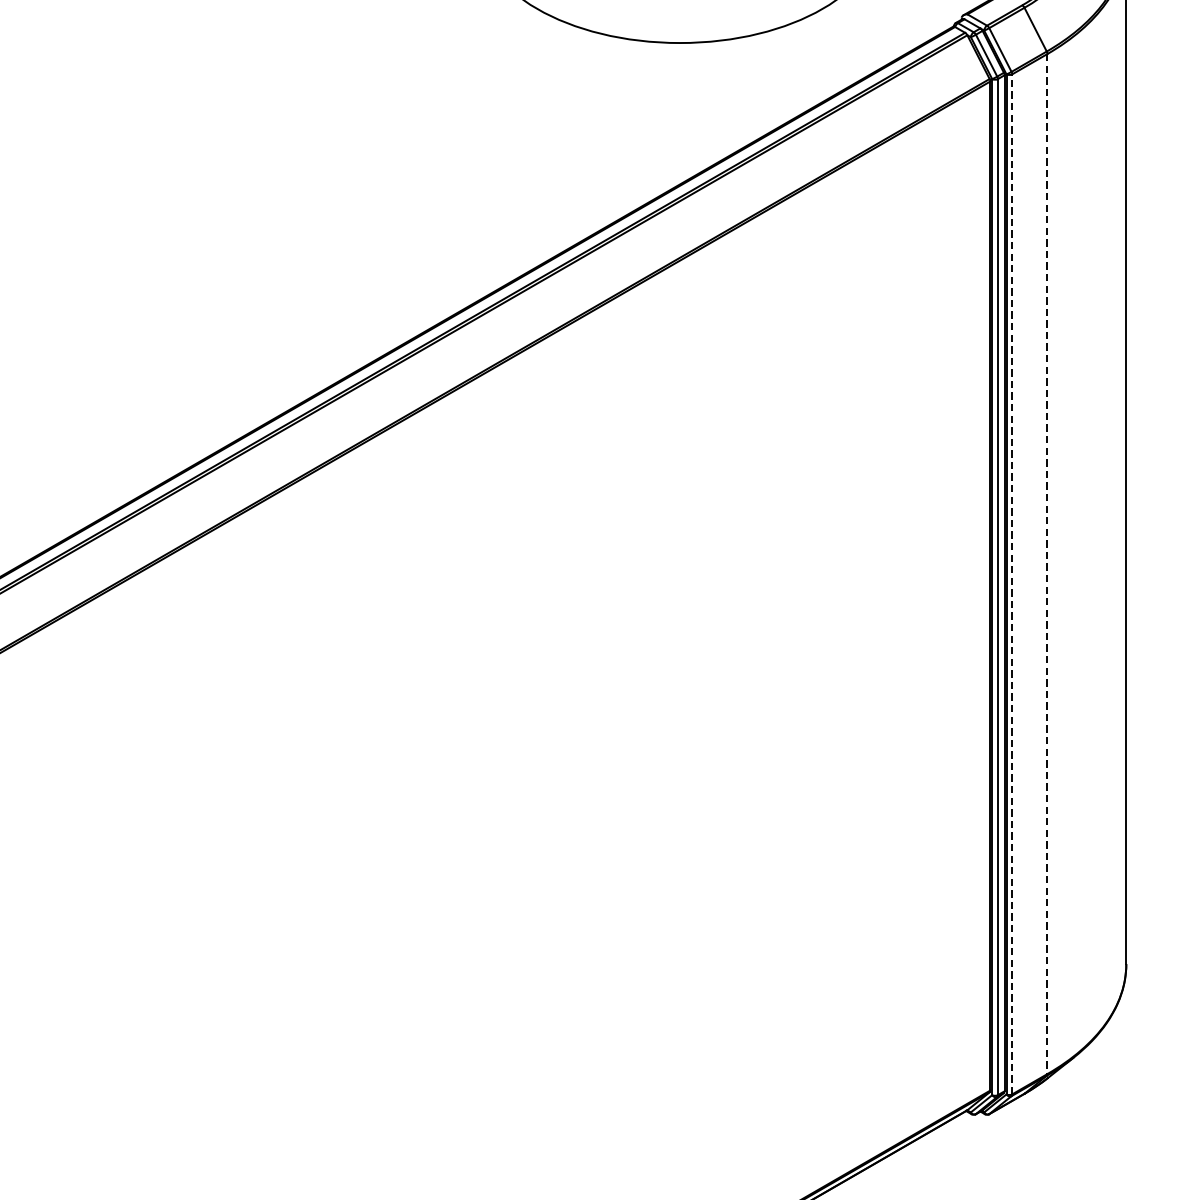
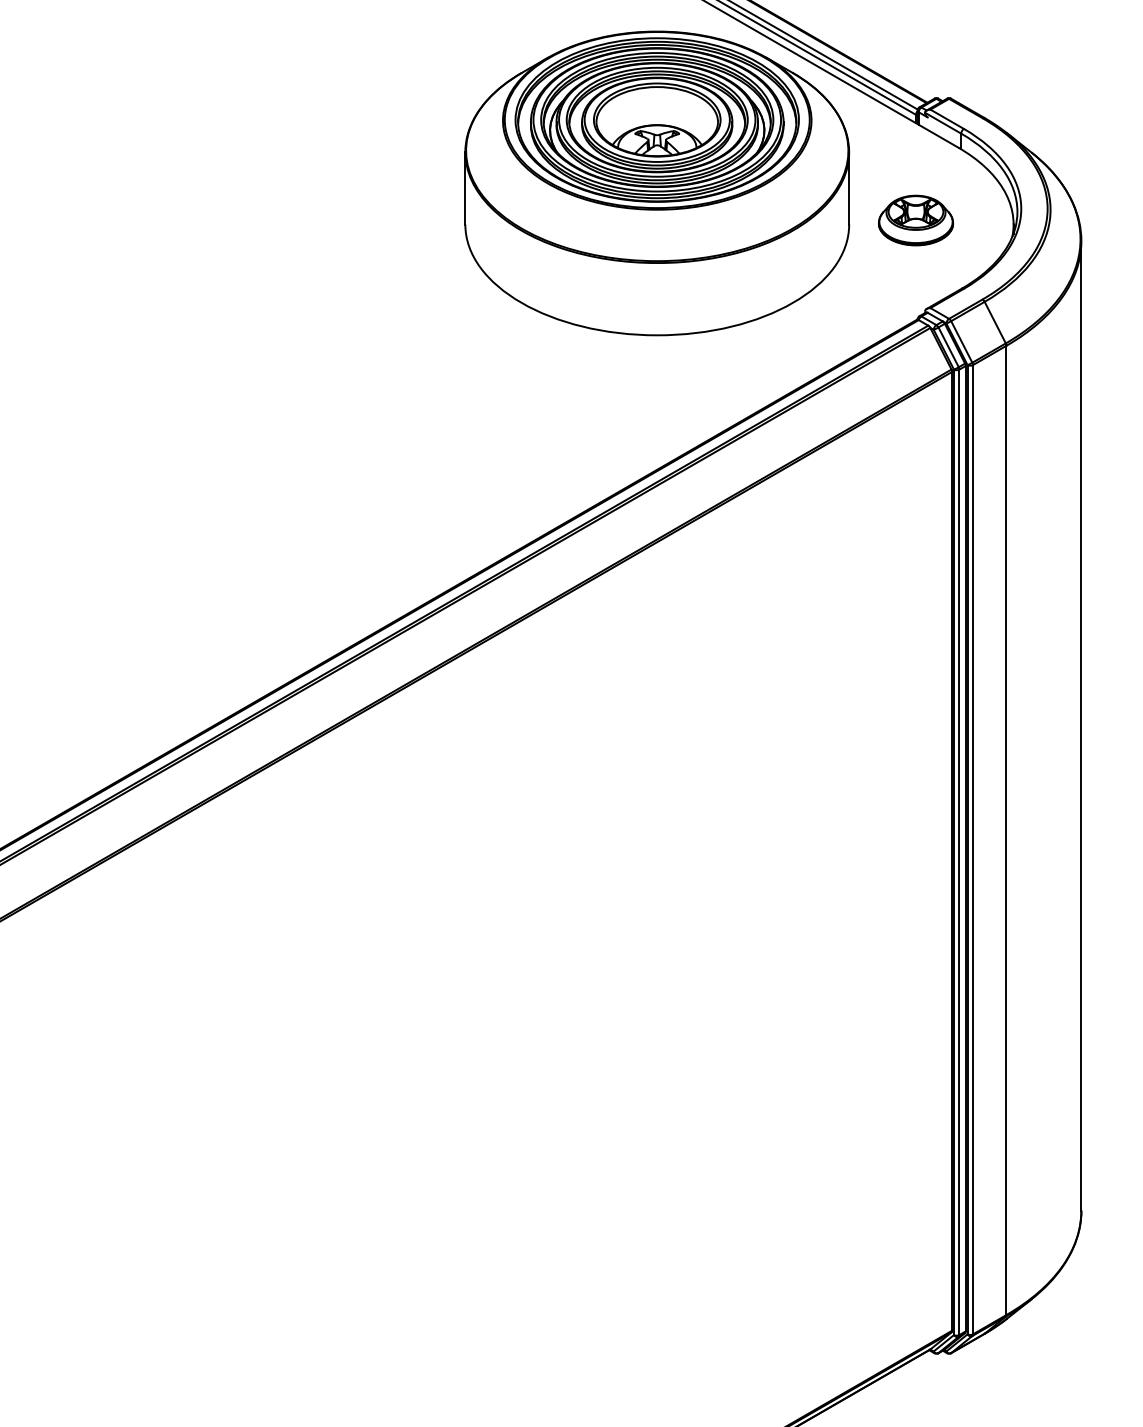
line: (1047, 564) -> (1006, 830), dashed -> solid
line: (1011, 584) -> (972, 849), dashed -> solid

